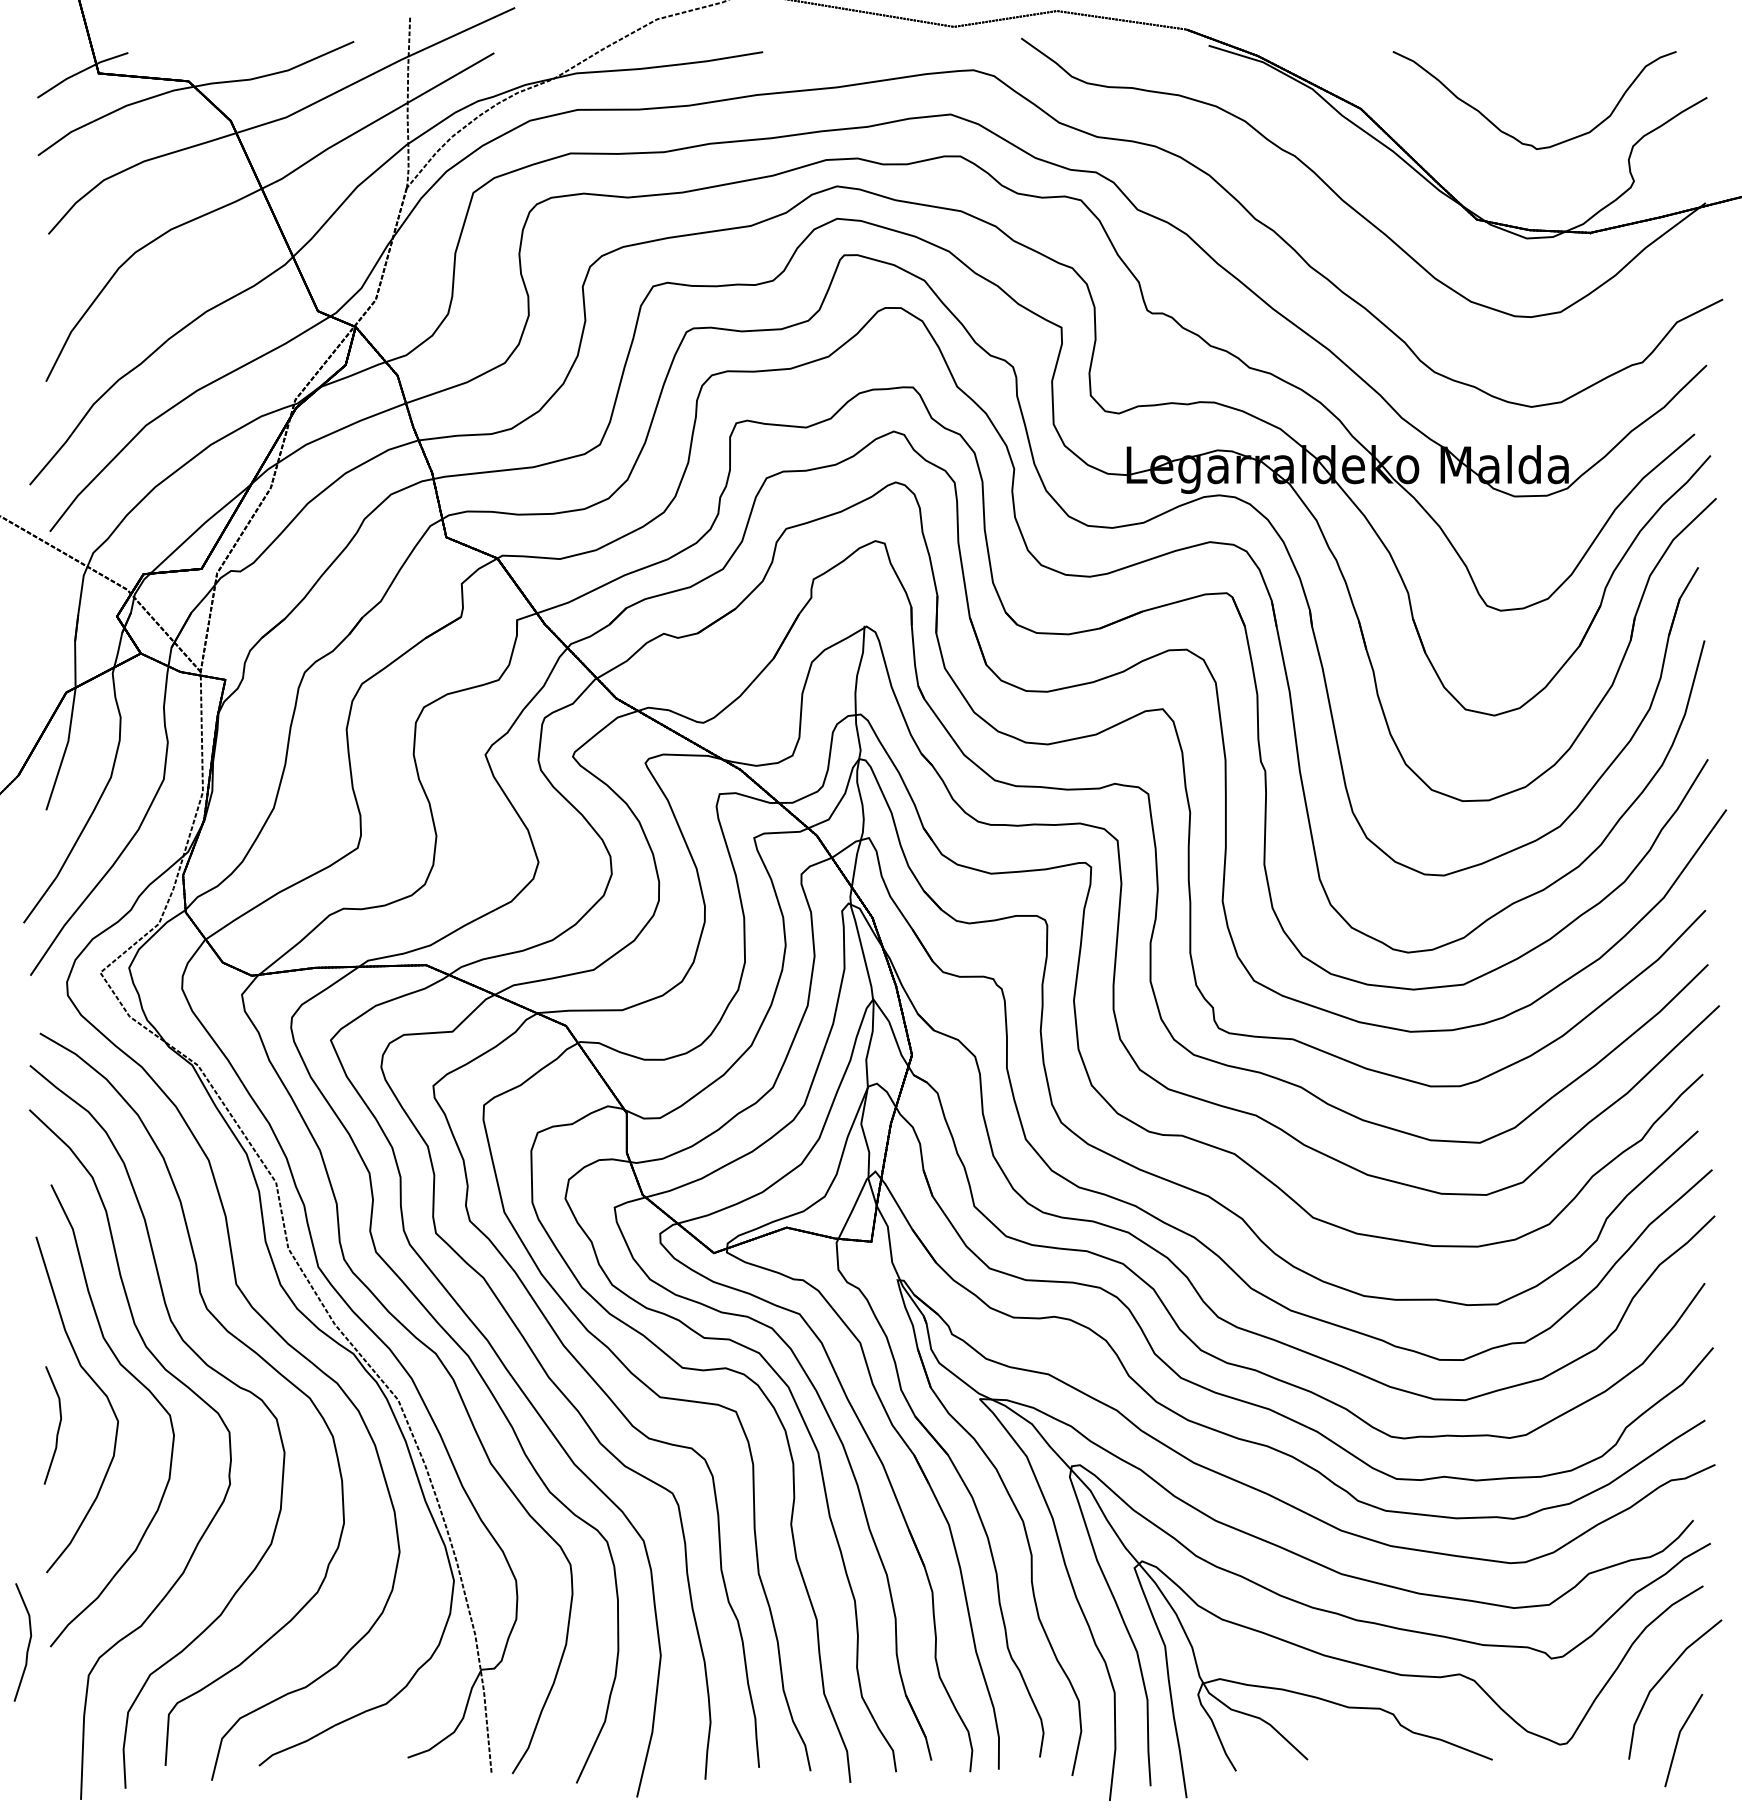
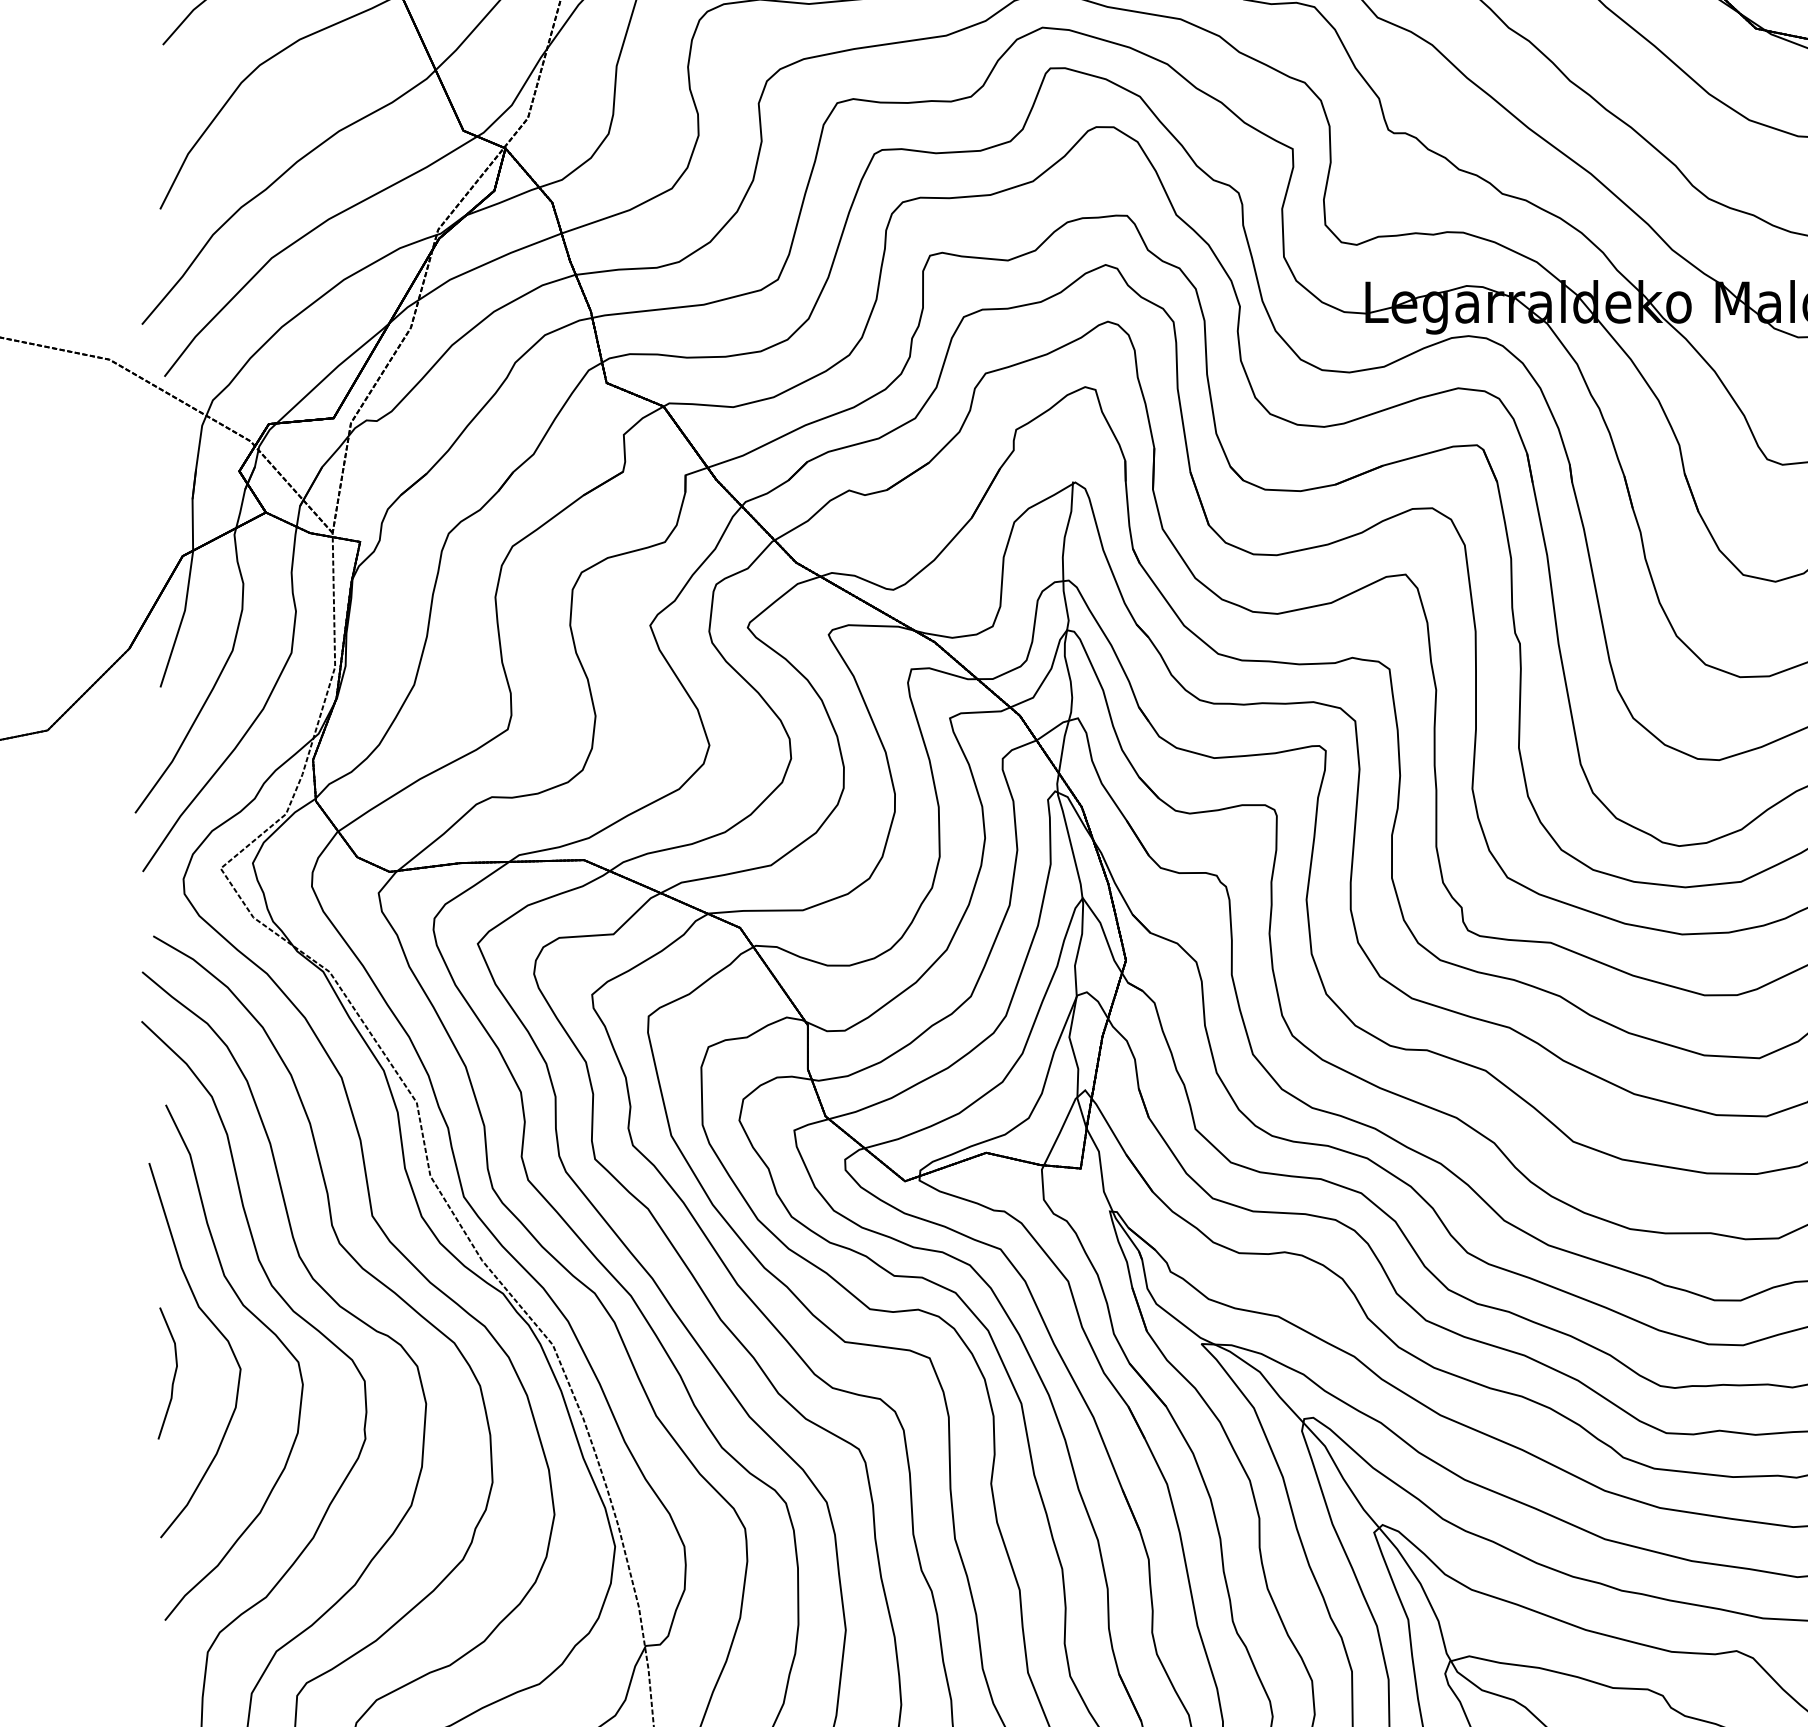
part: (22, 1642) -> (133, 1615), removed

